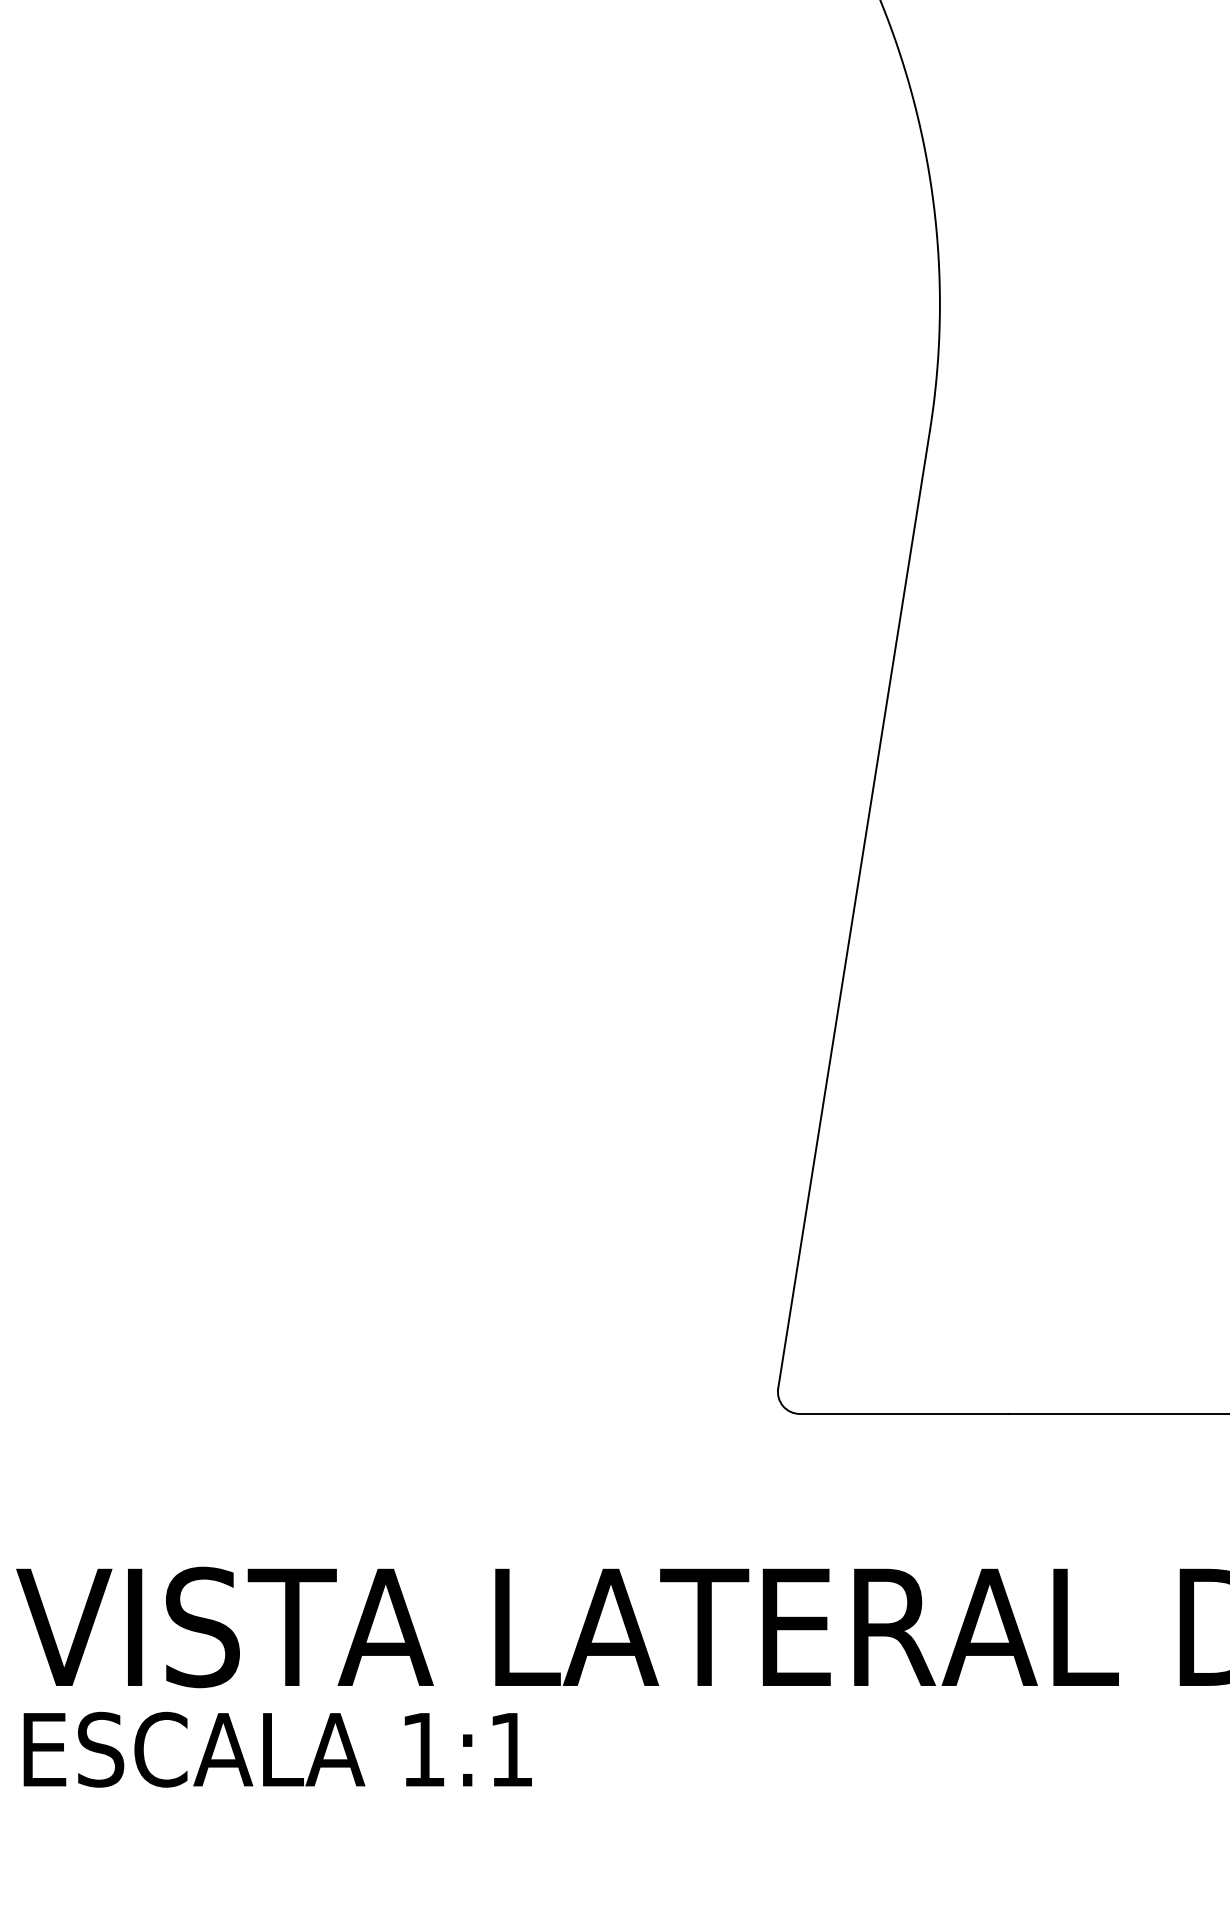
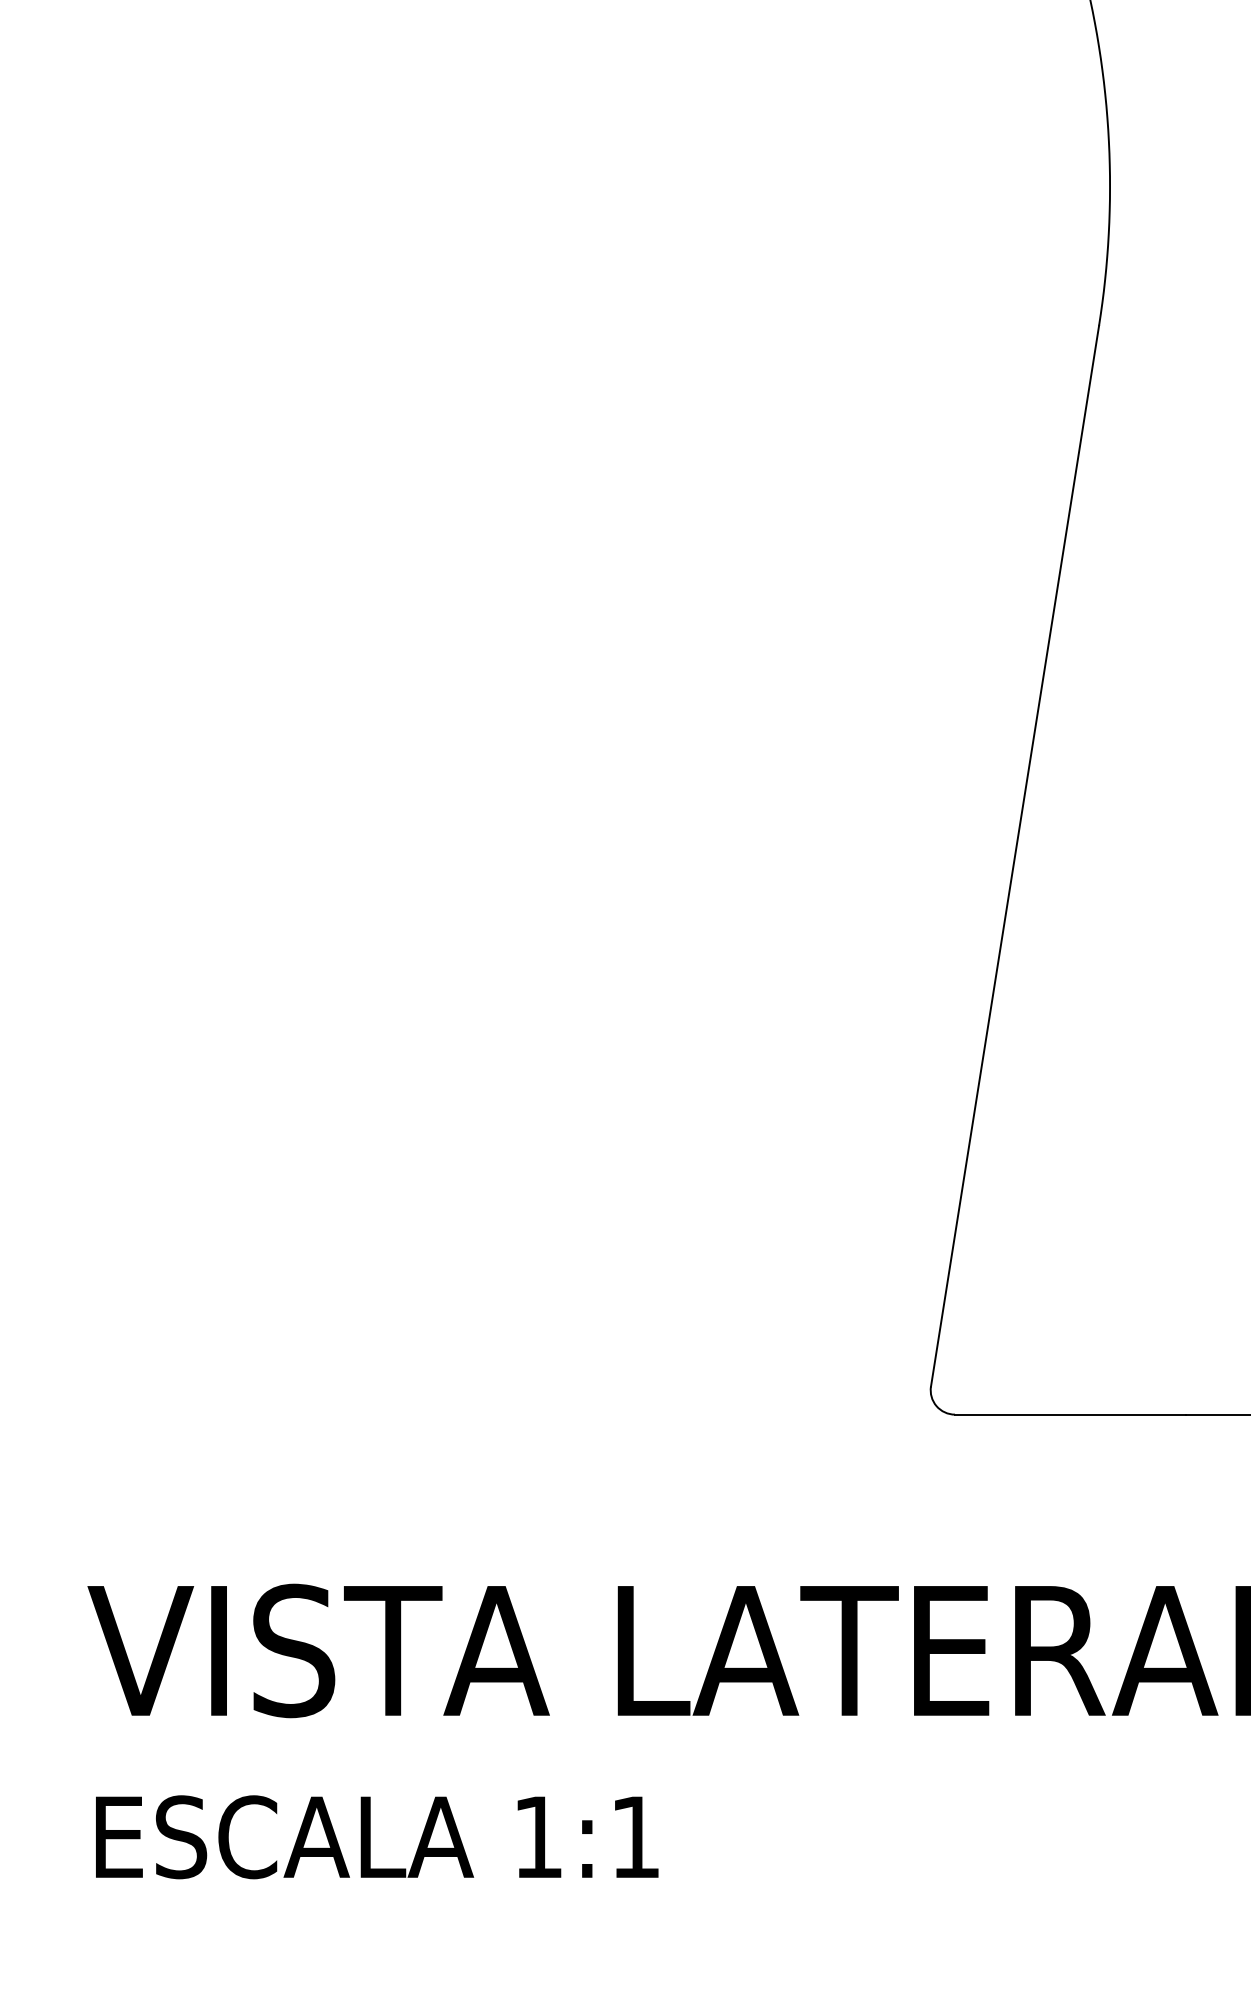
text: (277, 1749) -> (376, 1836), moved

